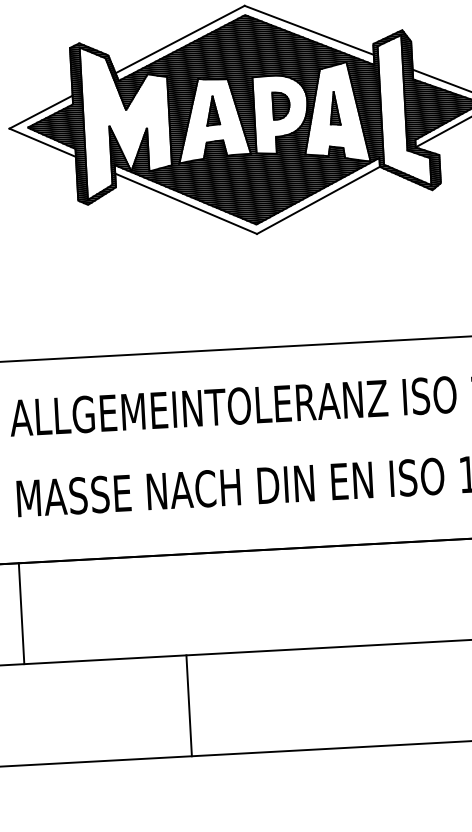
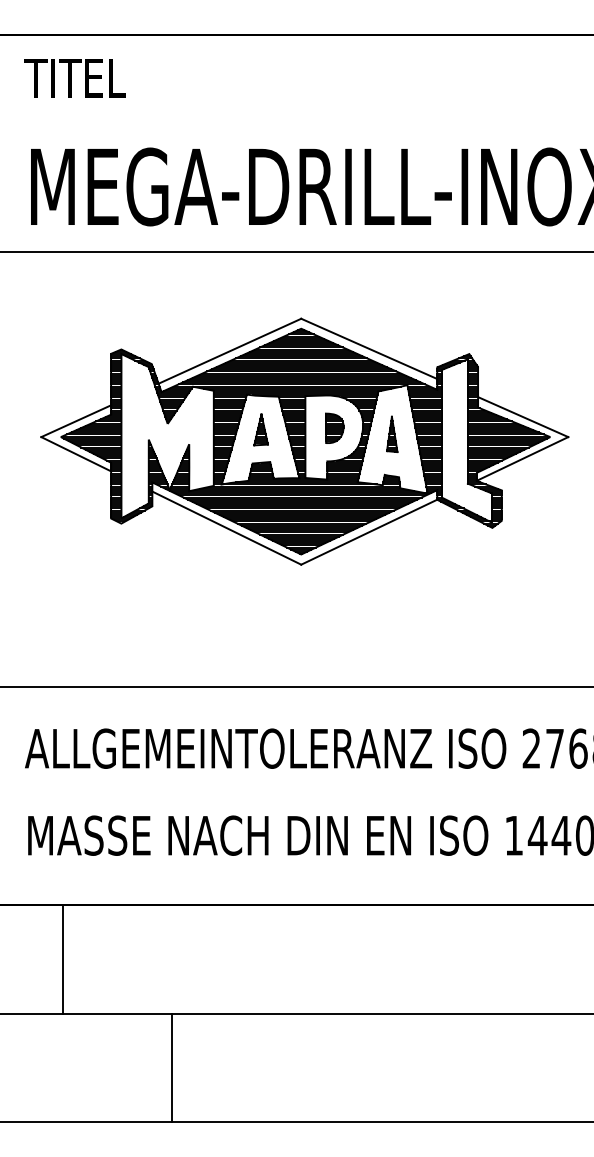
line: (21, 613) -> (63, 958), moved
line: (188, 705) -> (171, 1067), moved

